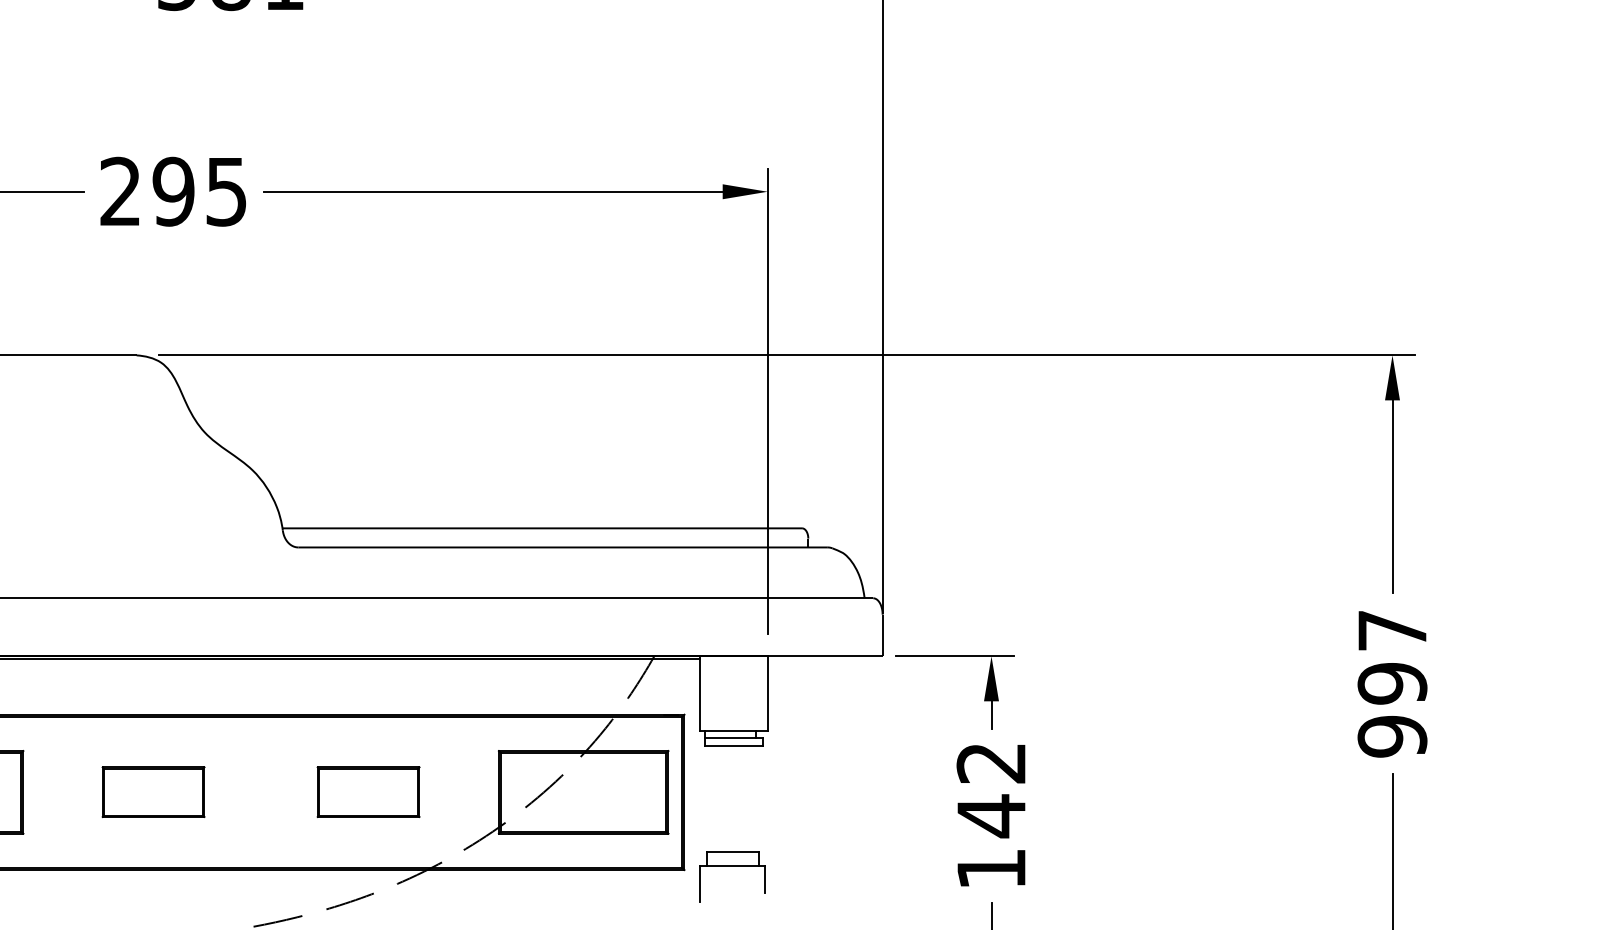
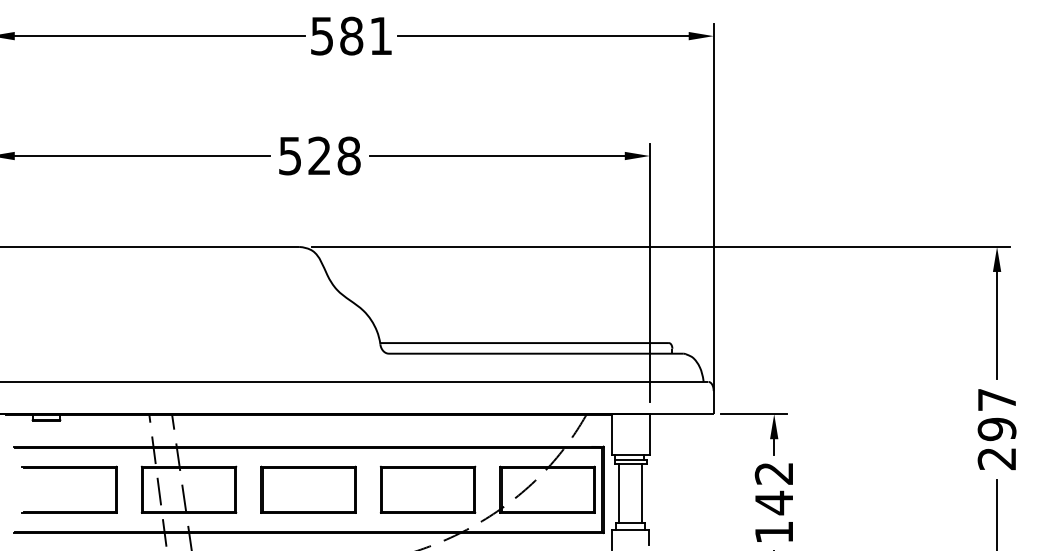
text: (173, 190) -> (319, 155), 295 -> 528
text: (1391, 736) -> (996, 458), 997 -> 297
part: (153, 791) -> (308, 489), size x1.67
part: (367, 791) -> (427, 489), size x1.67
line: (711, 799) -> (618, 493), added
line: (754, 799) -> (642, 493), added

